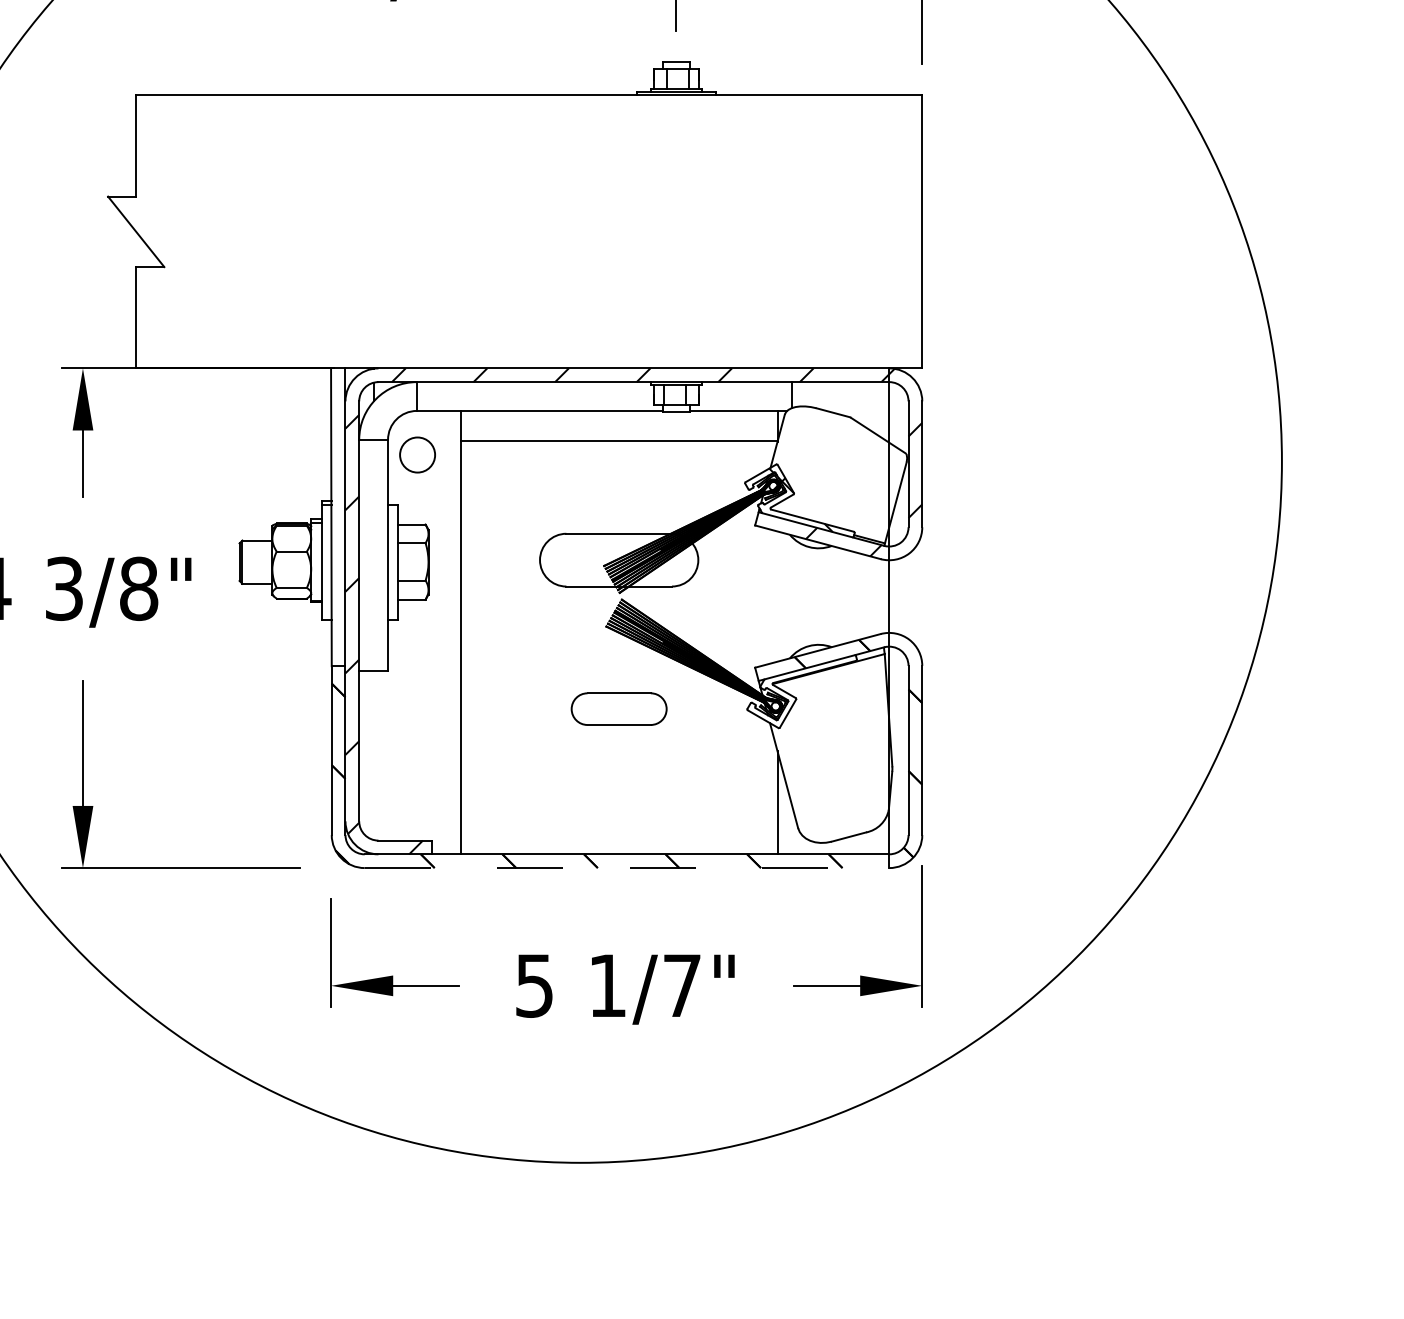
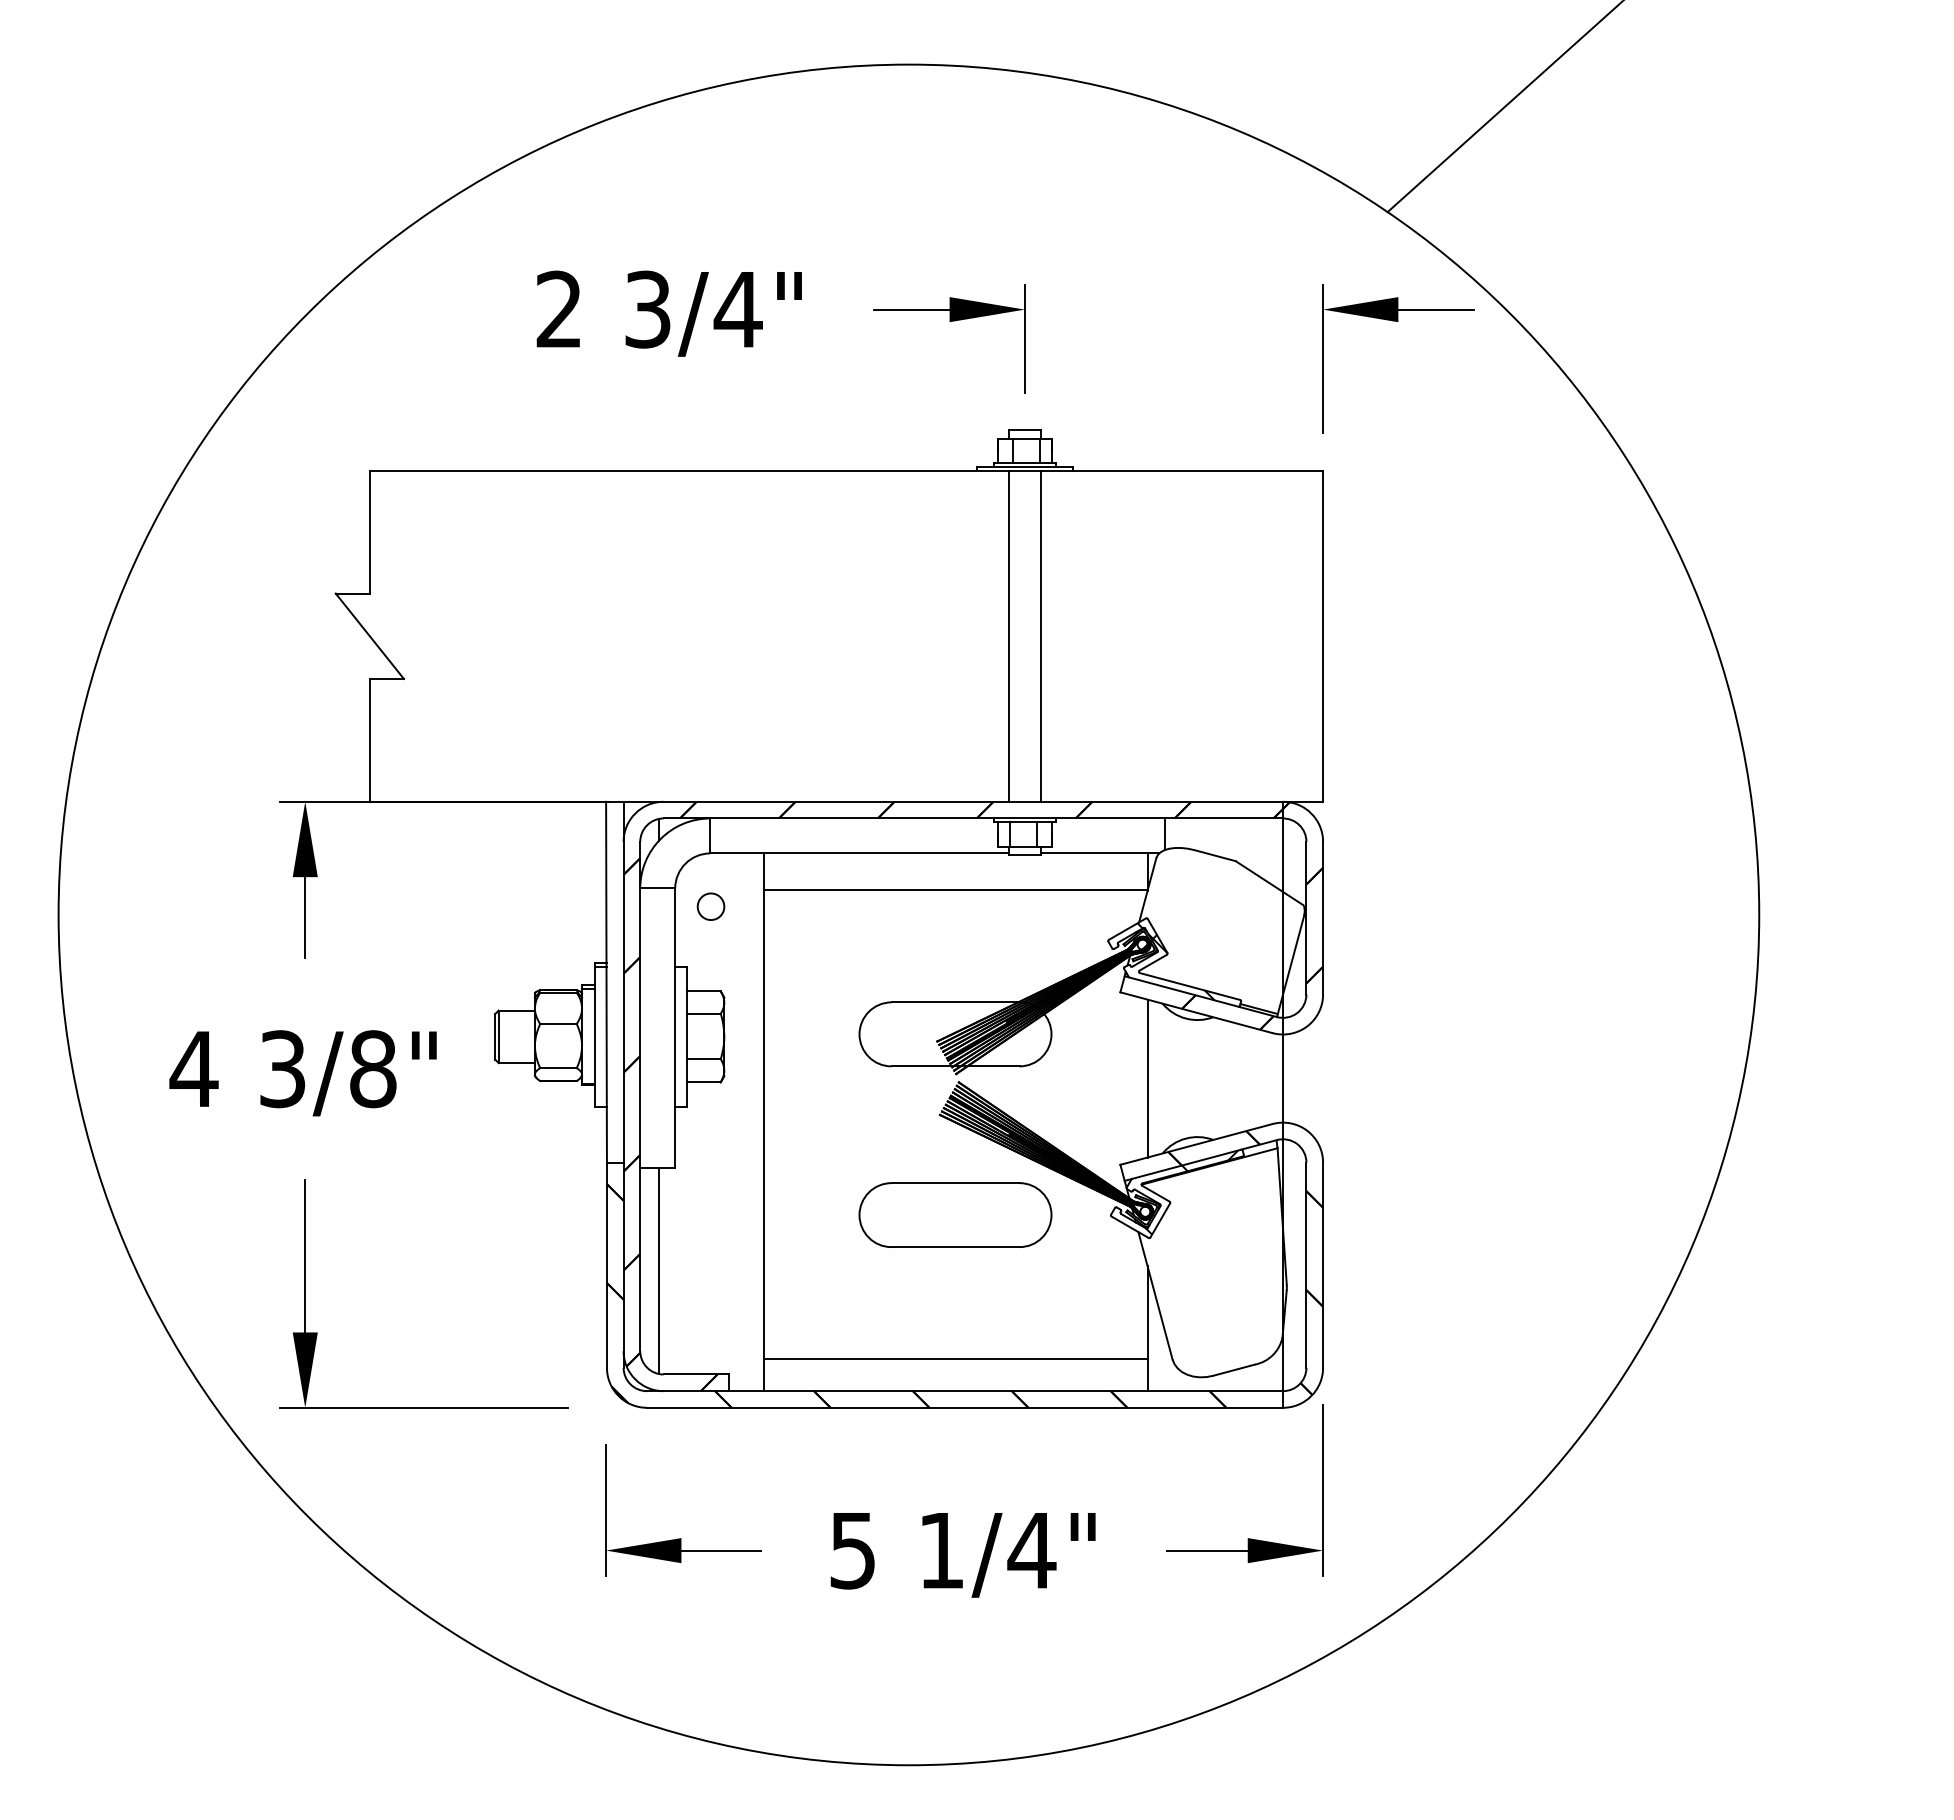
line: (662, 231) -> (1008, 635), added
line: (689, 231) -> (1040, 635), added
circle: (417, 454) -> (710, 906), size x0.62
line: (777, 596) -> (1147, 1078), added
hatch: (634, 611) -> (973, 1096), added
hatch: (813, 690) -> (1191, 1192), added
part: (619, 708) -> (955, 1214), size x1.67
line: (374, 754) -> (658, 1270), added
line: (619, 828) -> (955, 1359), added
line: (627, 867) -> (965, 1407), dashed -> solid
text: (681, 985) -> (1031, 1550), 1/7" -> 1/4"

